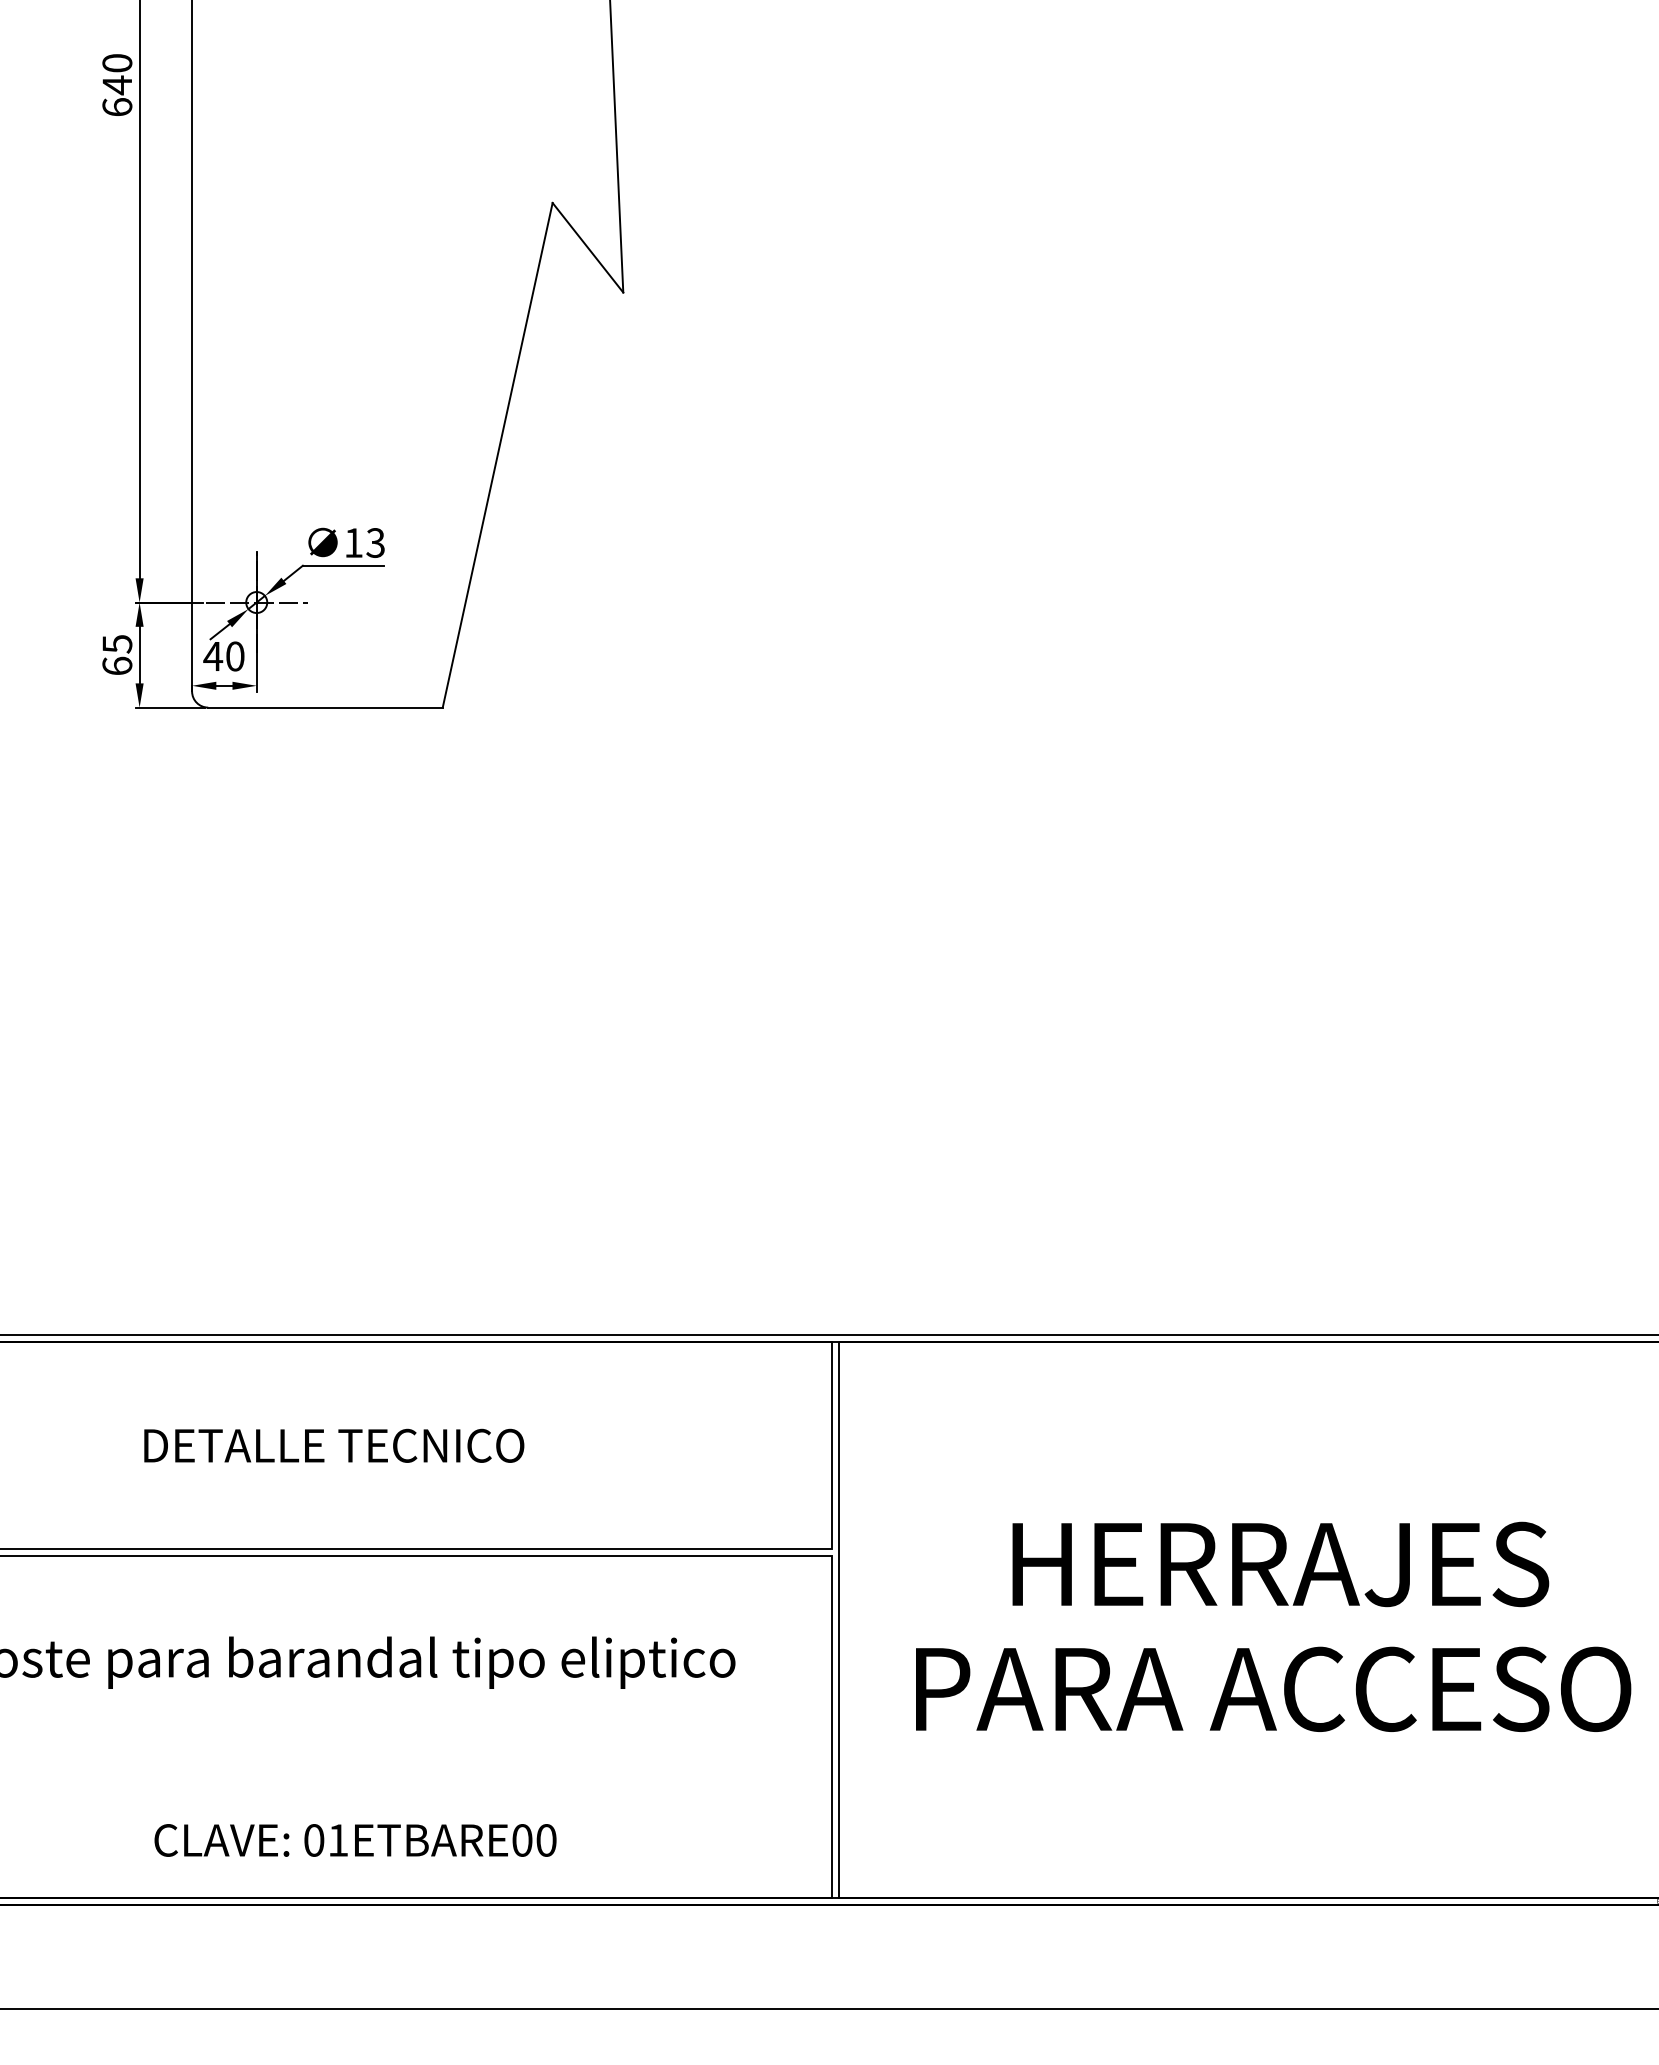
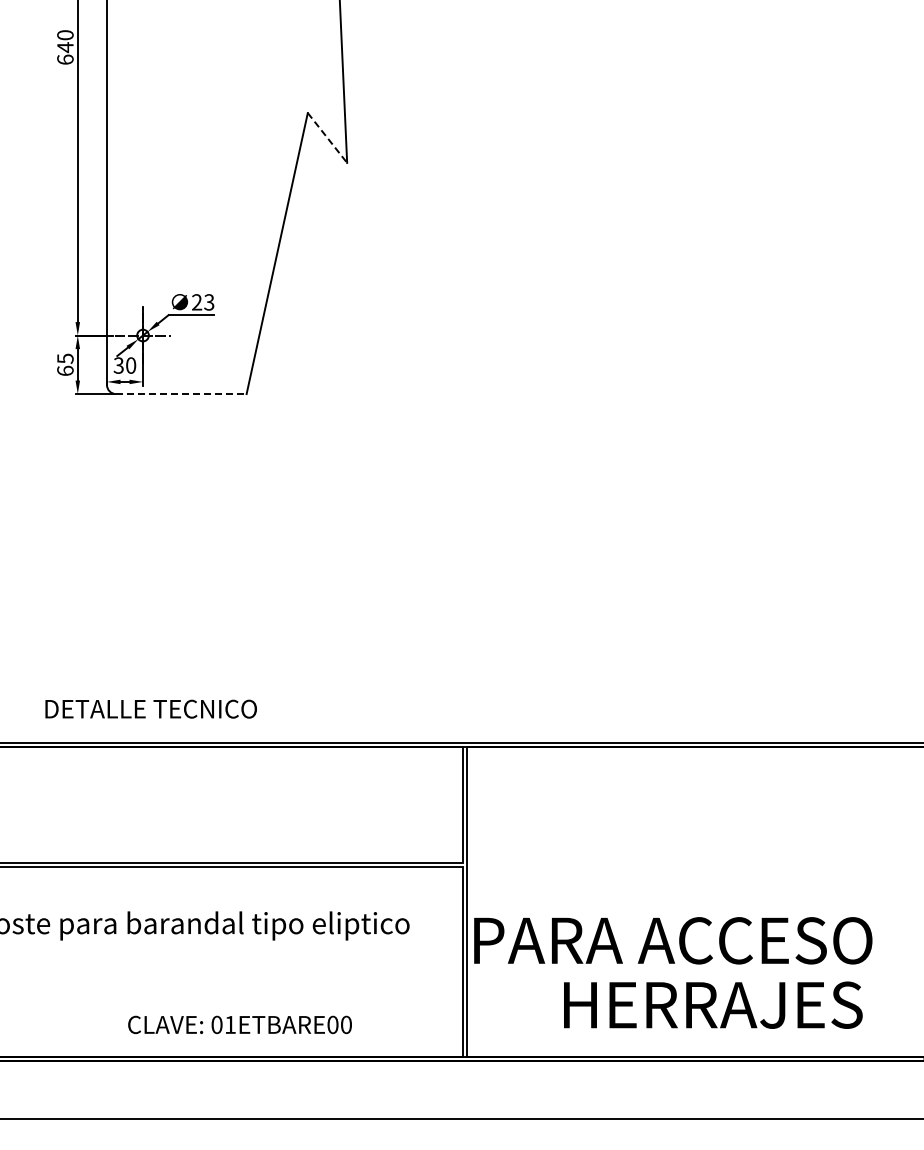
line: (587, 246) -> (327, 137), solid -> dashed
text: (354, 543) -> (197, 302), 13 -> 23
text: (212, 656) -> (118, 365), 40 -> 30
line: (325, 708) -> (181, 394), solid -> dashed
text: (332, 1444) -> (150, 708), moved
text: (1281, 1563) -> (713, 1004), moved
text: (1273, 1688) -> (673, 940), moved
text: (354, 1839) -> (239, 1024), moved

